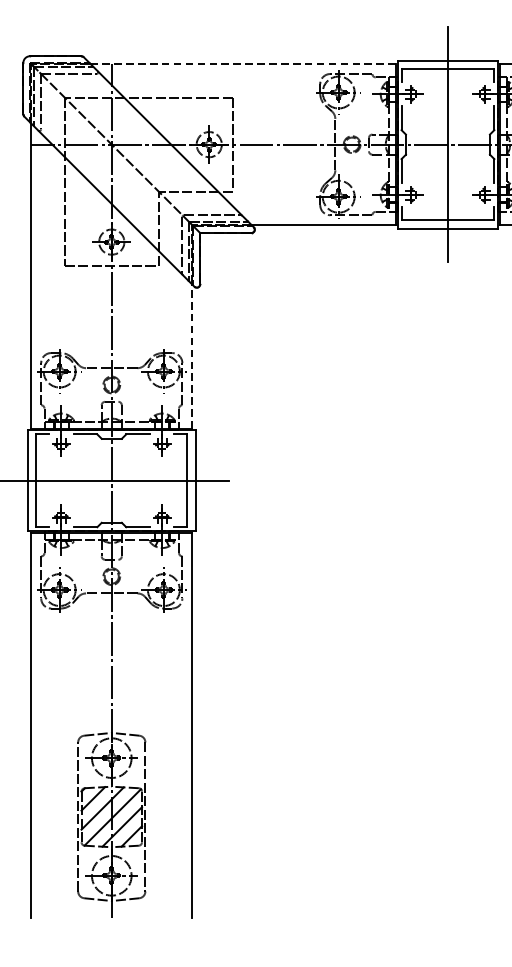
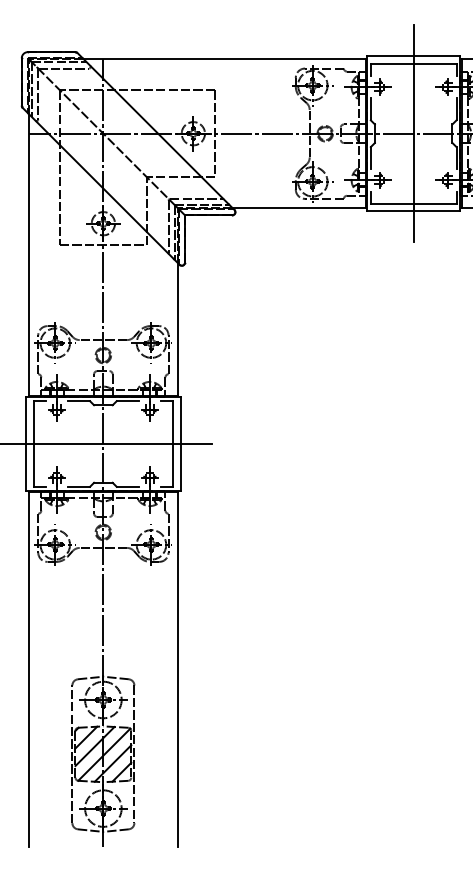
line: (242, 64) -> (224, 59), dashed -> solid
line: (192, 355) -> (177, 328), dashed -> solid

